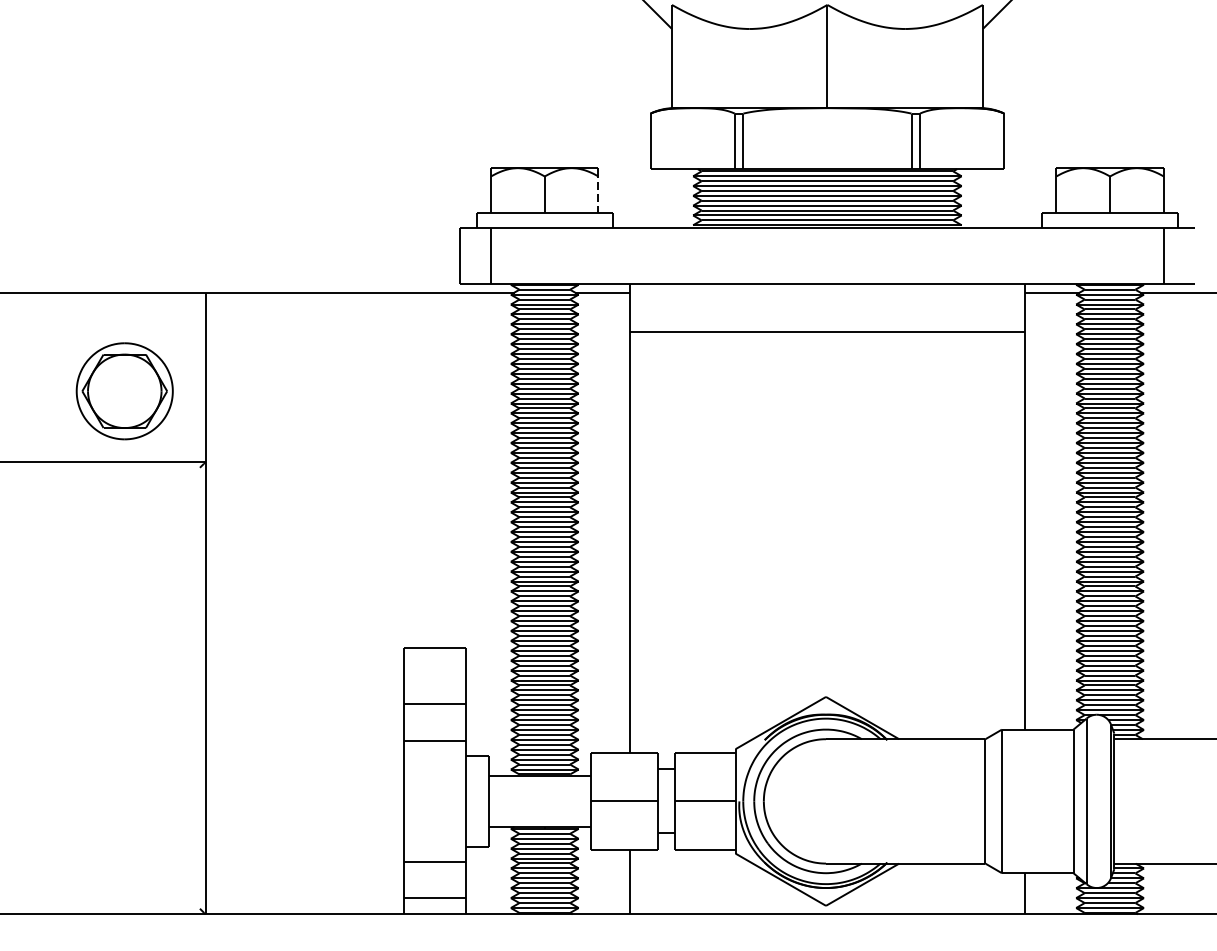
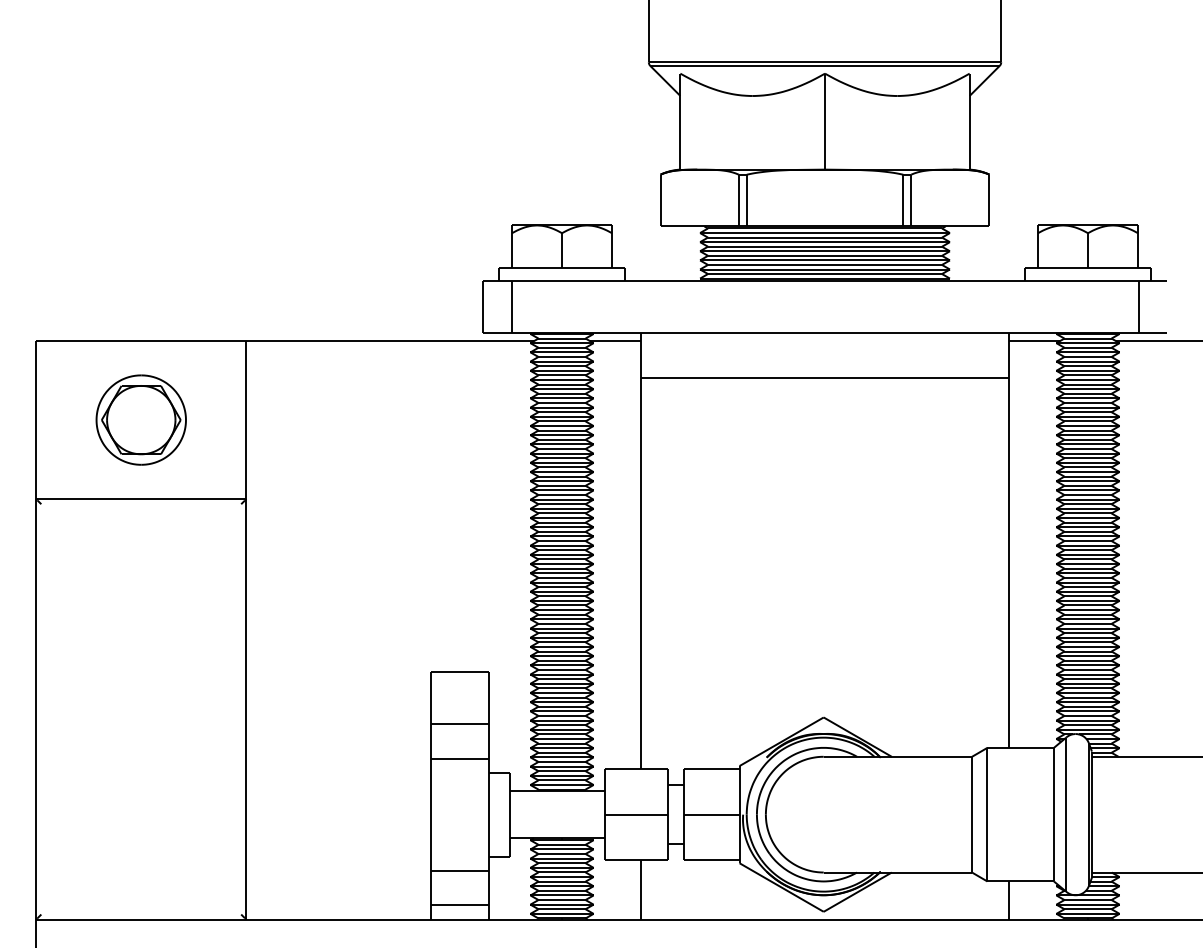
line: (599, 193) -> (612, 249), dashed -> solid
part: (123, 390) -> (140, 419), moved

